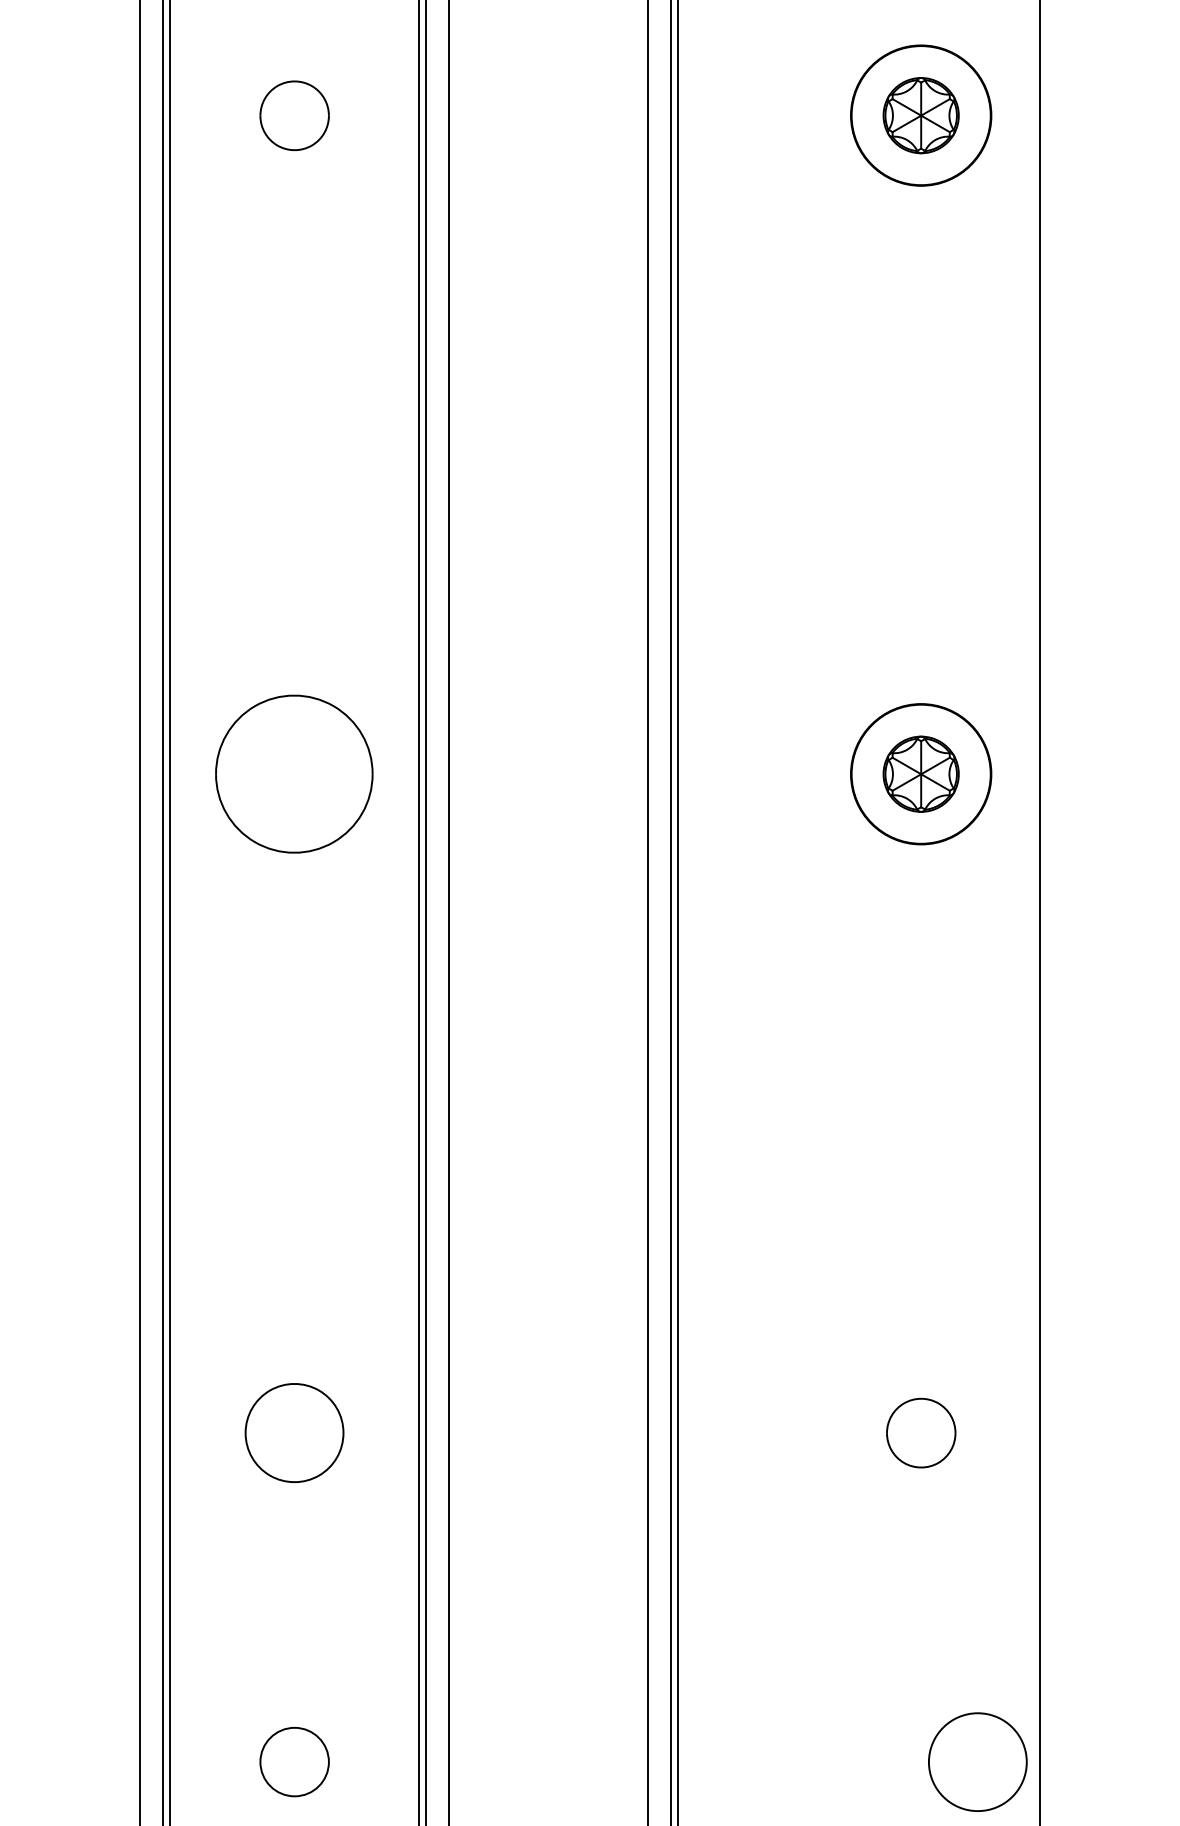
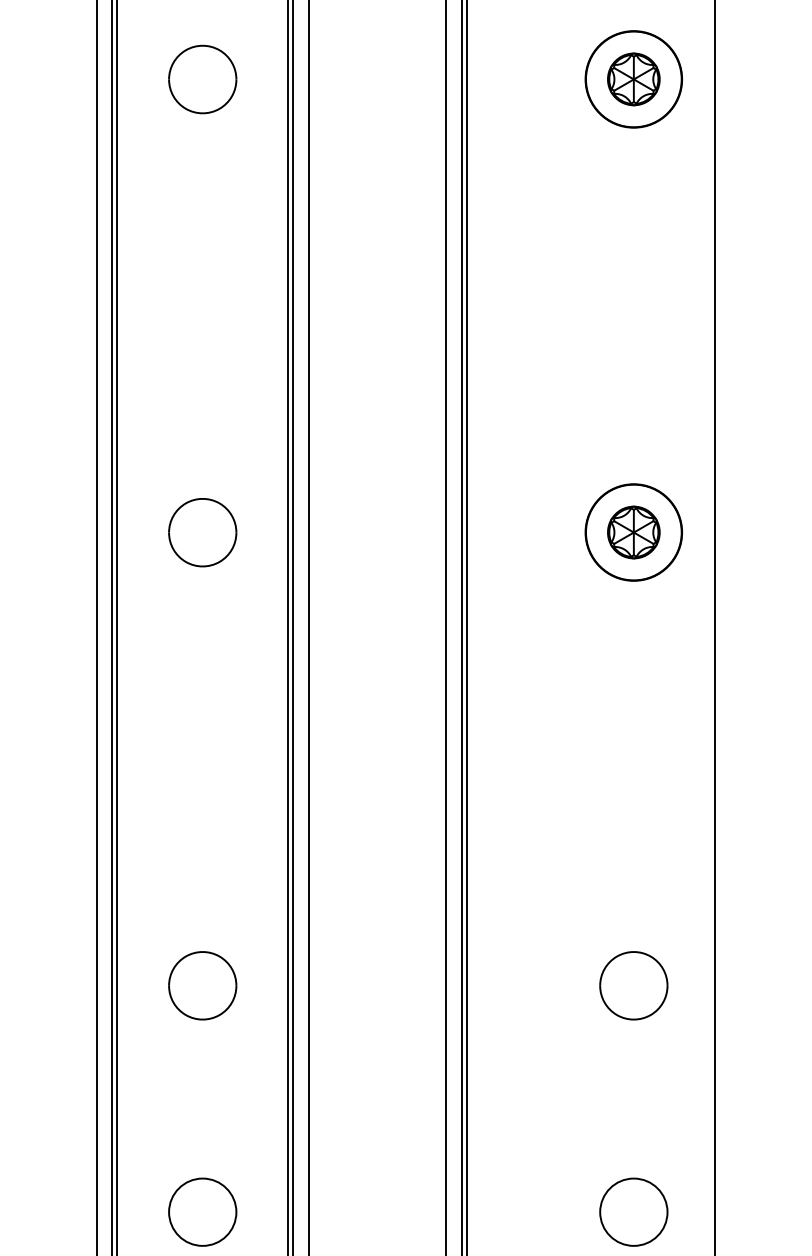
part: (294, 115) -> (202, 79), size x1.43
part: (294, 774) -> (202, 532), size x0.62
part: (920, 1432) -> (633, 985), size x1.43
circle: (294, 1761) -> (202, 1211), size x1.43
circle: (977, 1761) -> (633, 1211), moved

